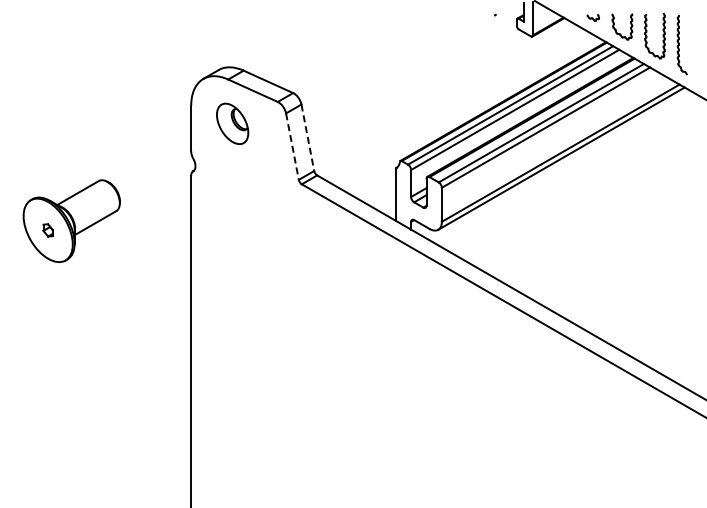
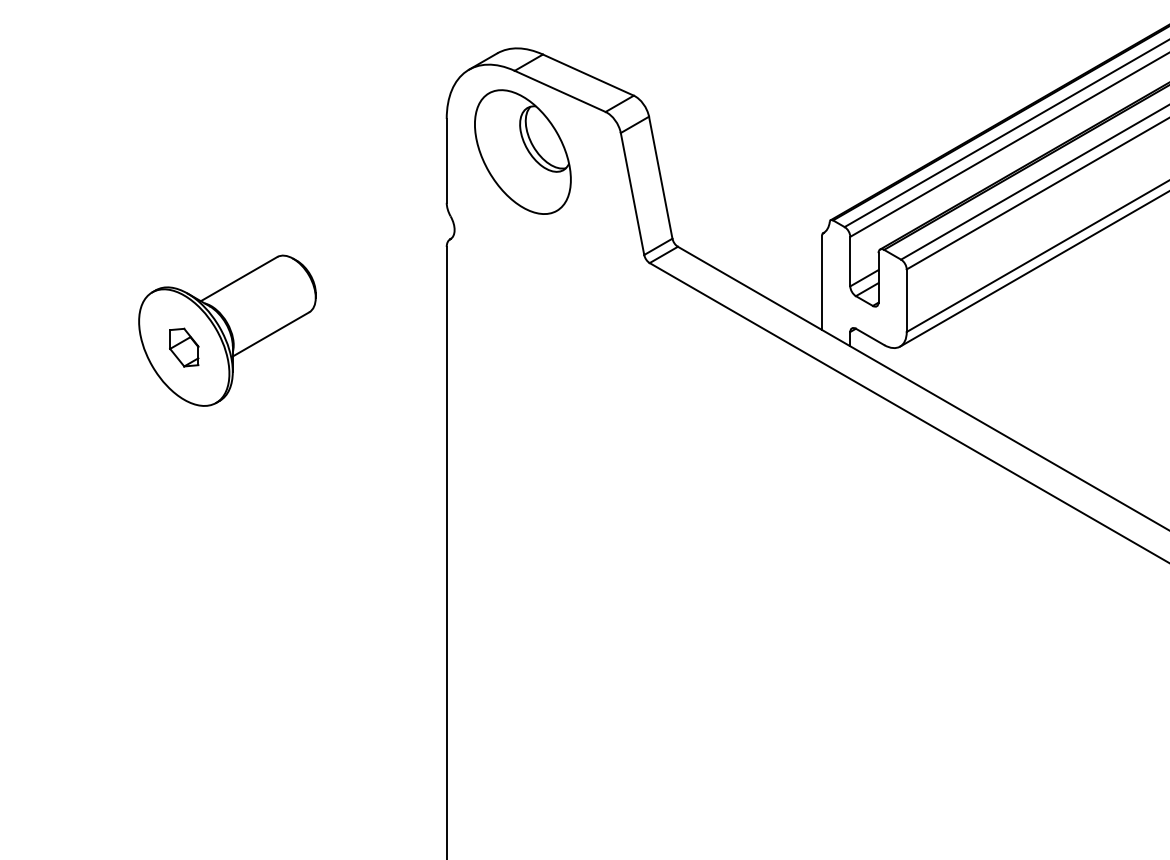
part: (232, 123) -> (522, 151), size x1.67
line: (307, 137) -> (660, 177), dashed -> solid
line: (292, 146) -> (632, 193), dashed -> solid
part: (47, 230) -> (182, 347), size x1.67

